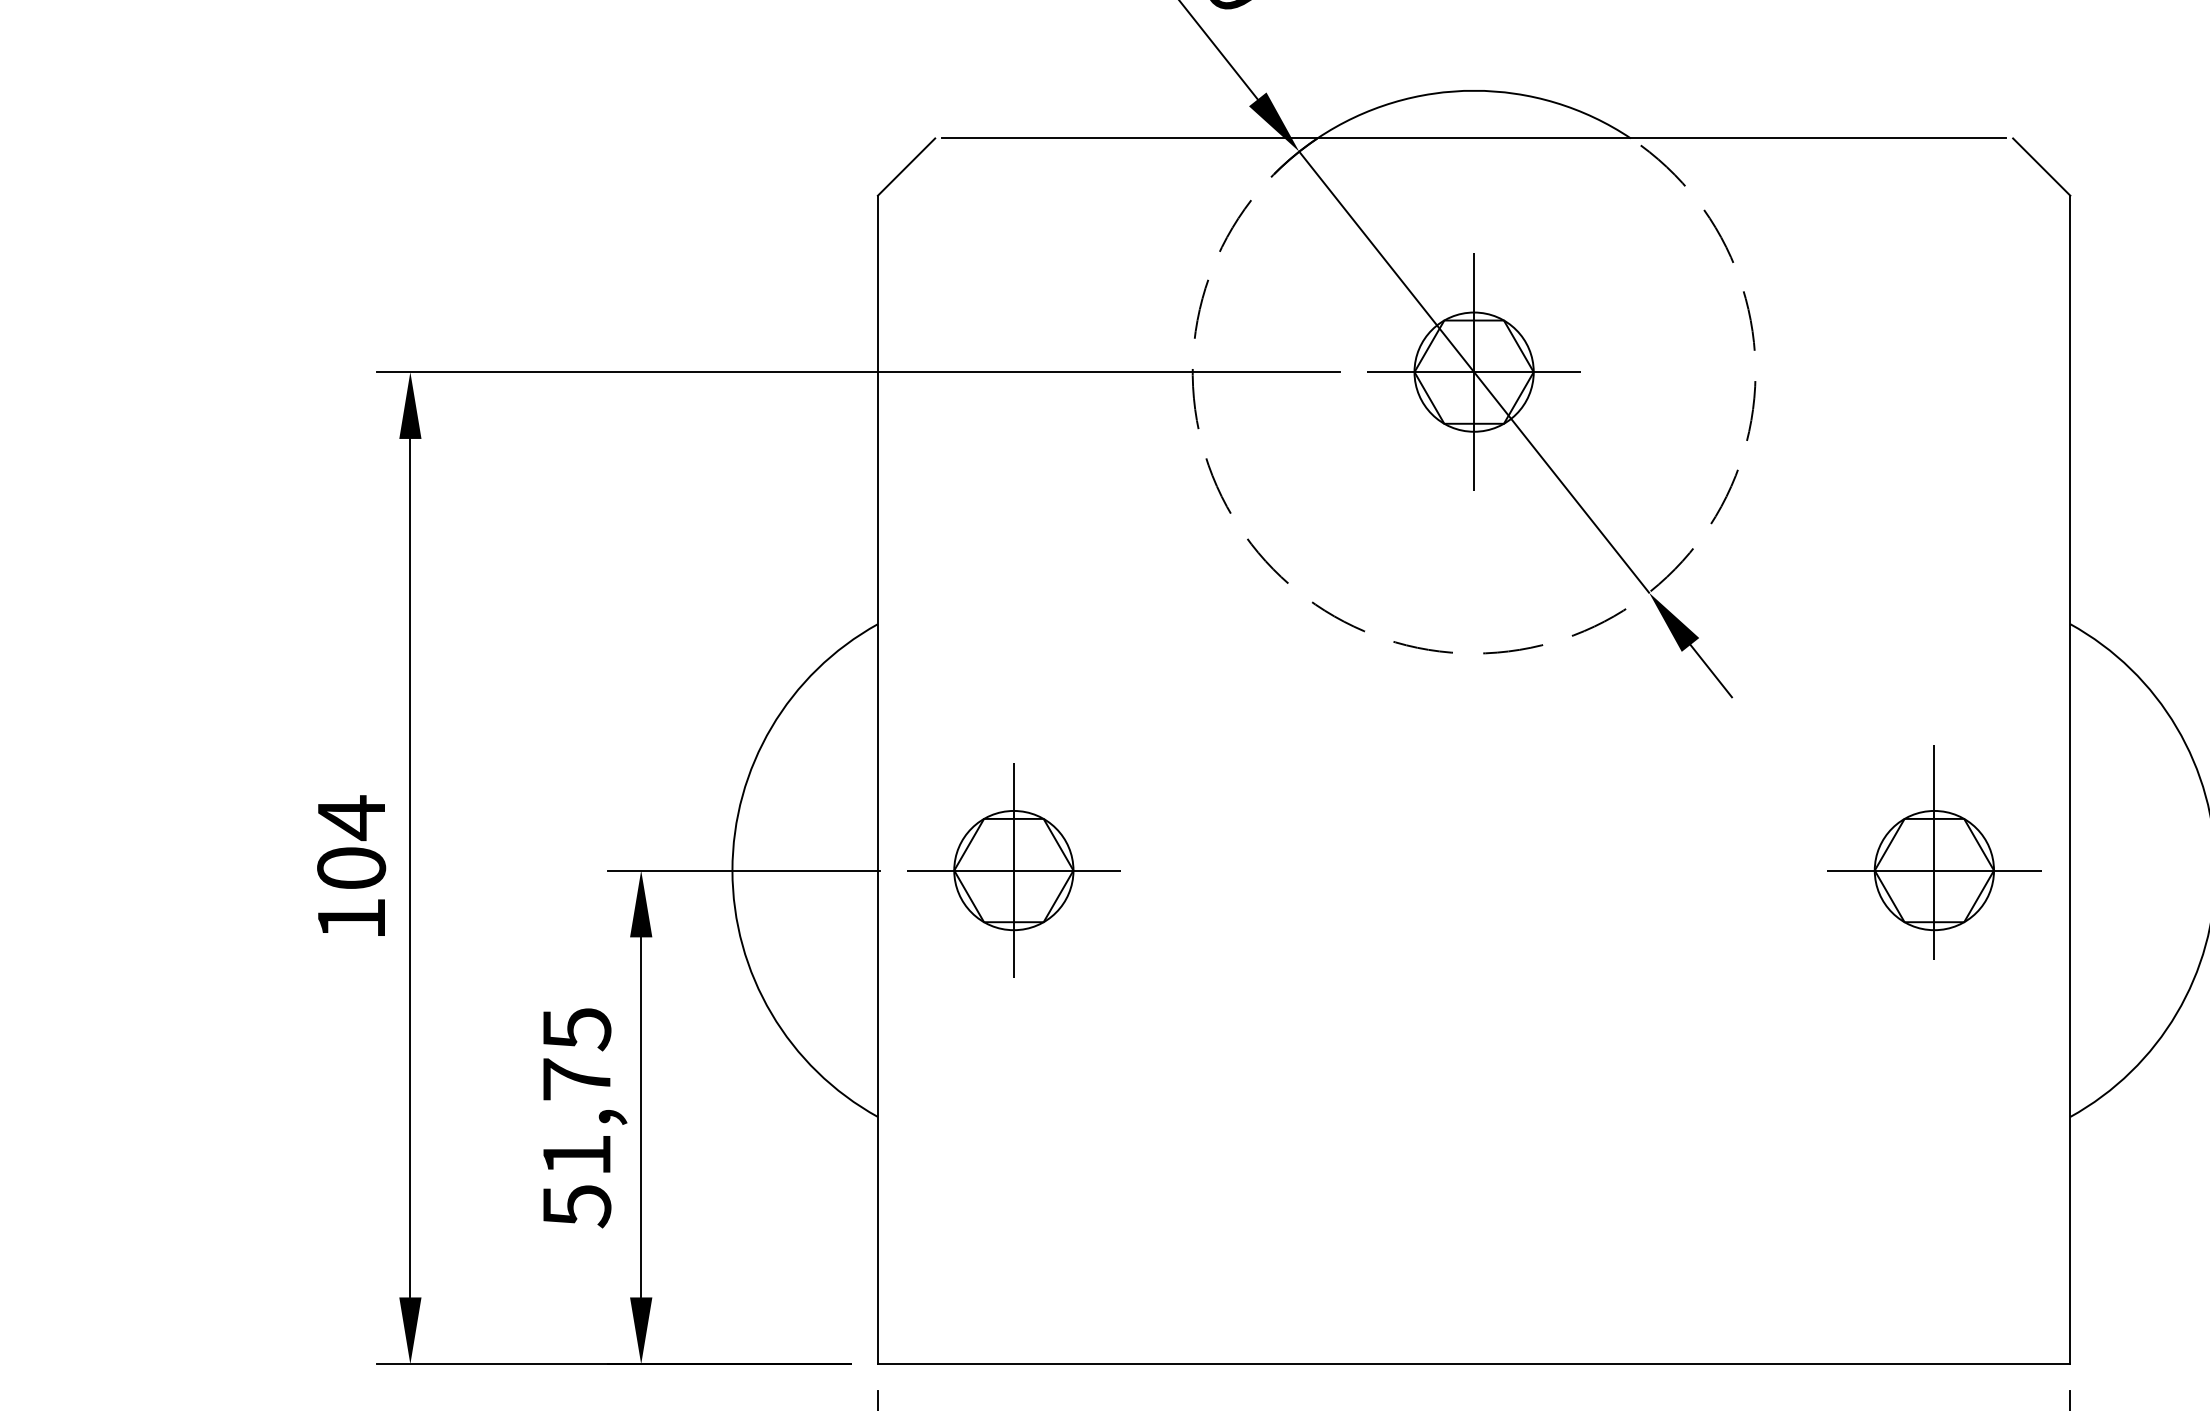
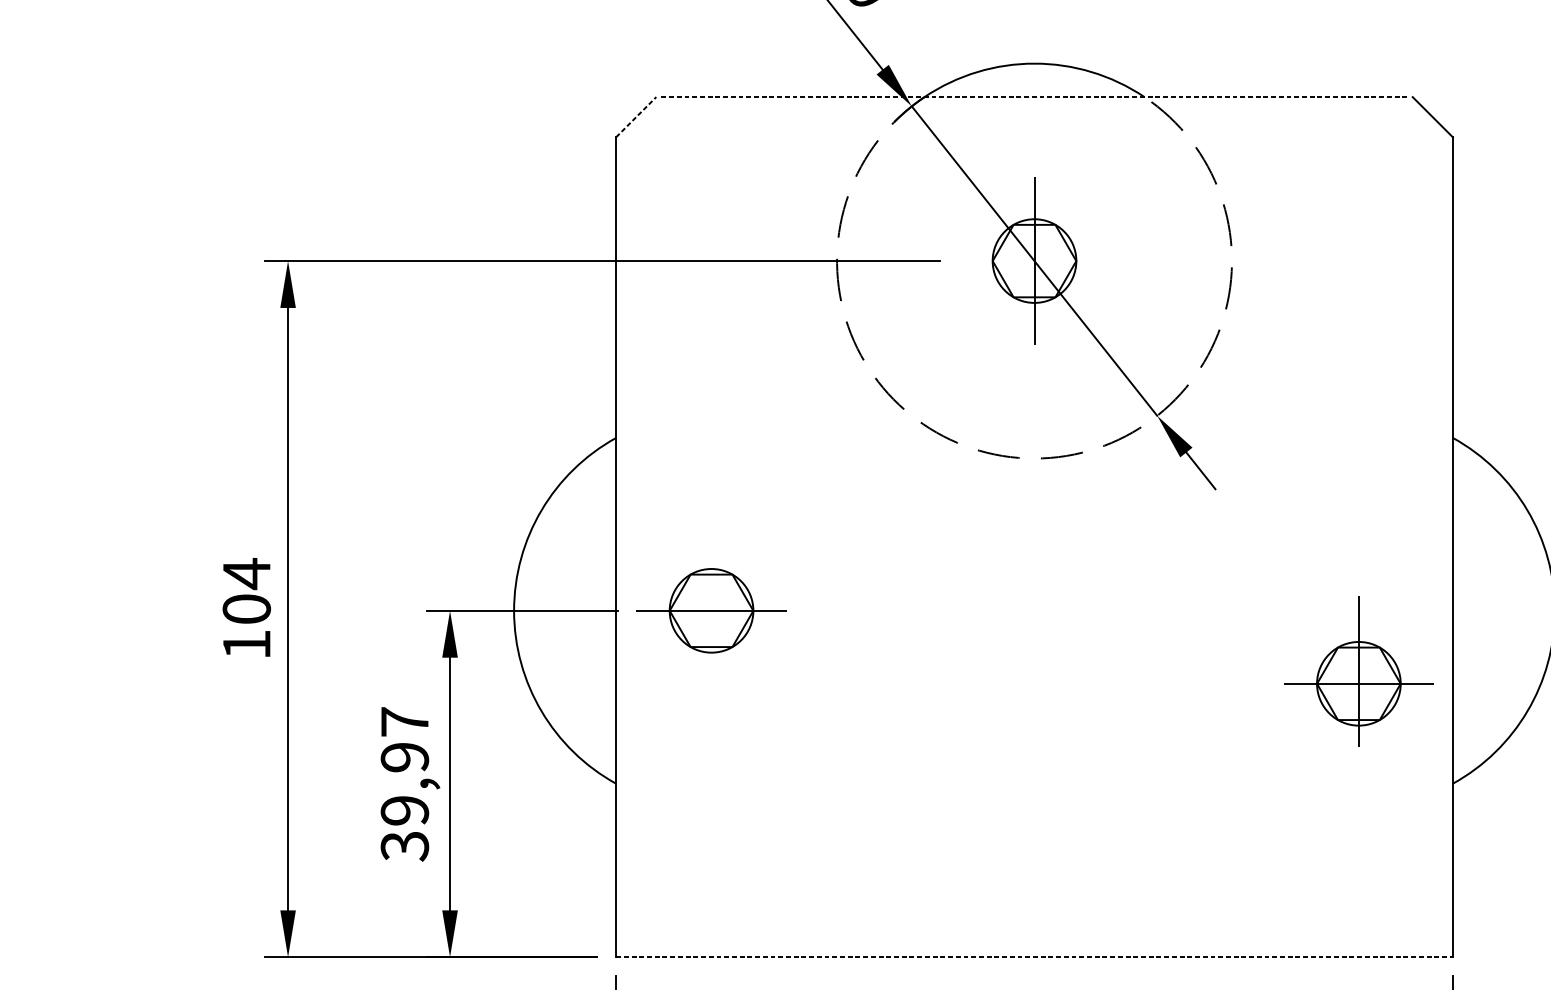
line: (1474, 138) -> (1034, 97), solid -> dashed
line: (906, 166) -> (636, 116), solid -> dashed
line: (1473, 372) -> (1034, 261), removed
part: (1934, 852) -> (1358, 671), moved
line: (1013, 870) -> (711, 610), removed
text: (576, 1117) -> (404, 784), 51,75 -> 39,97
line: (1474, 1364) -> (1034, 957), solid -> dashed

